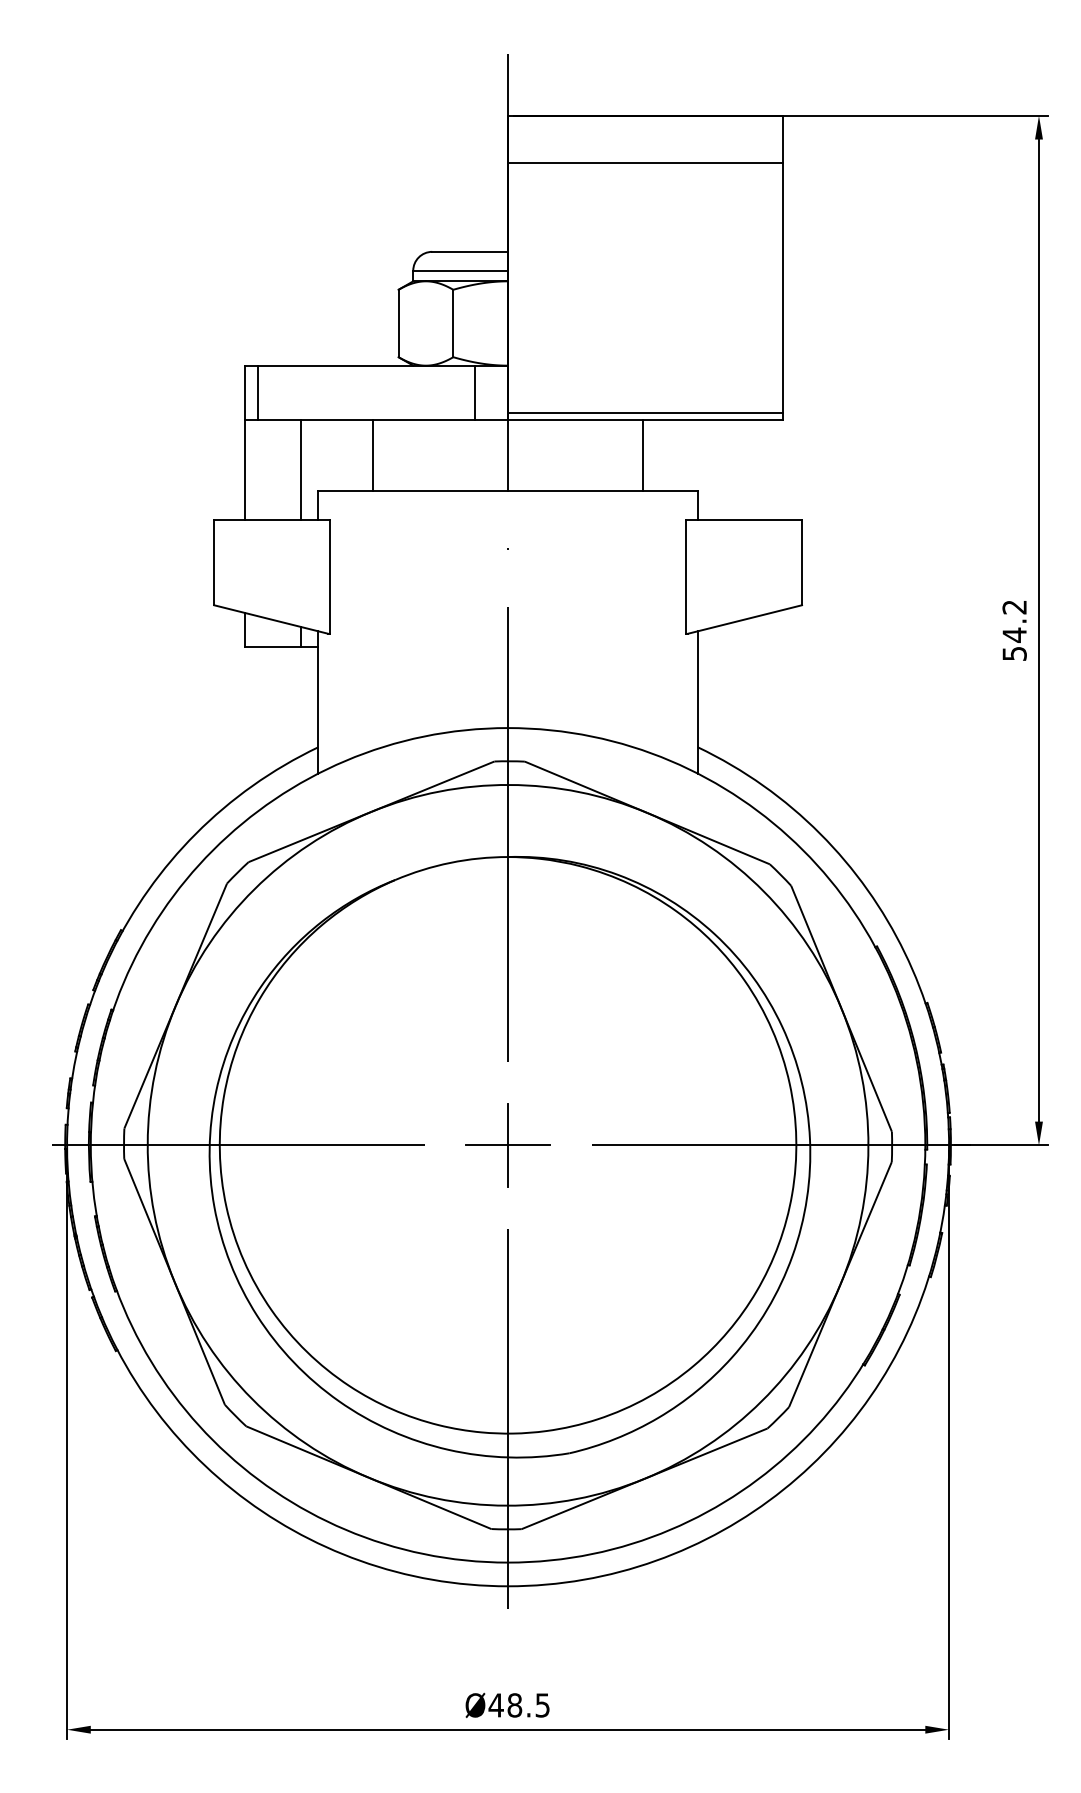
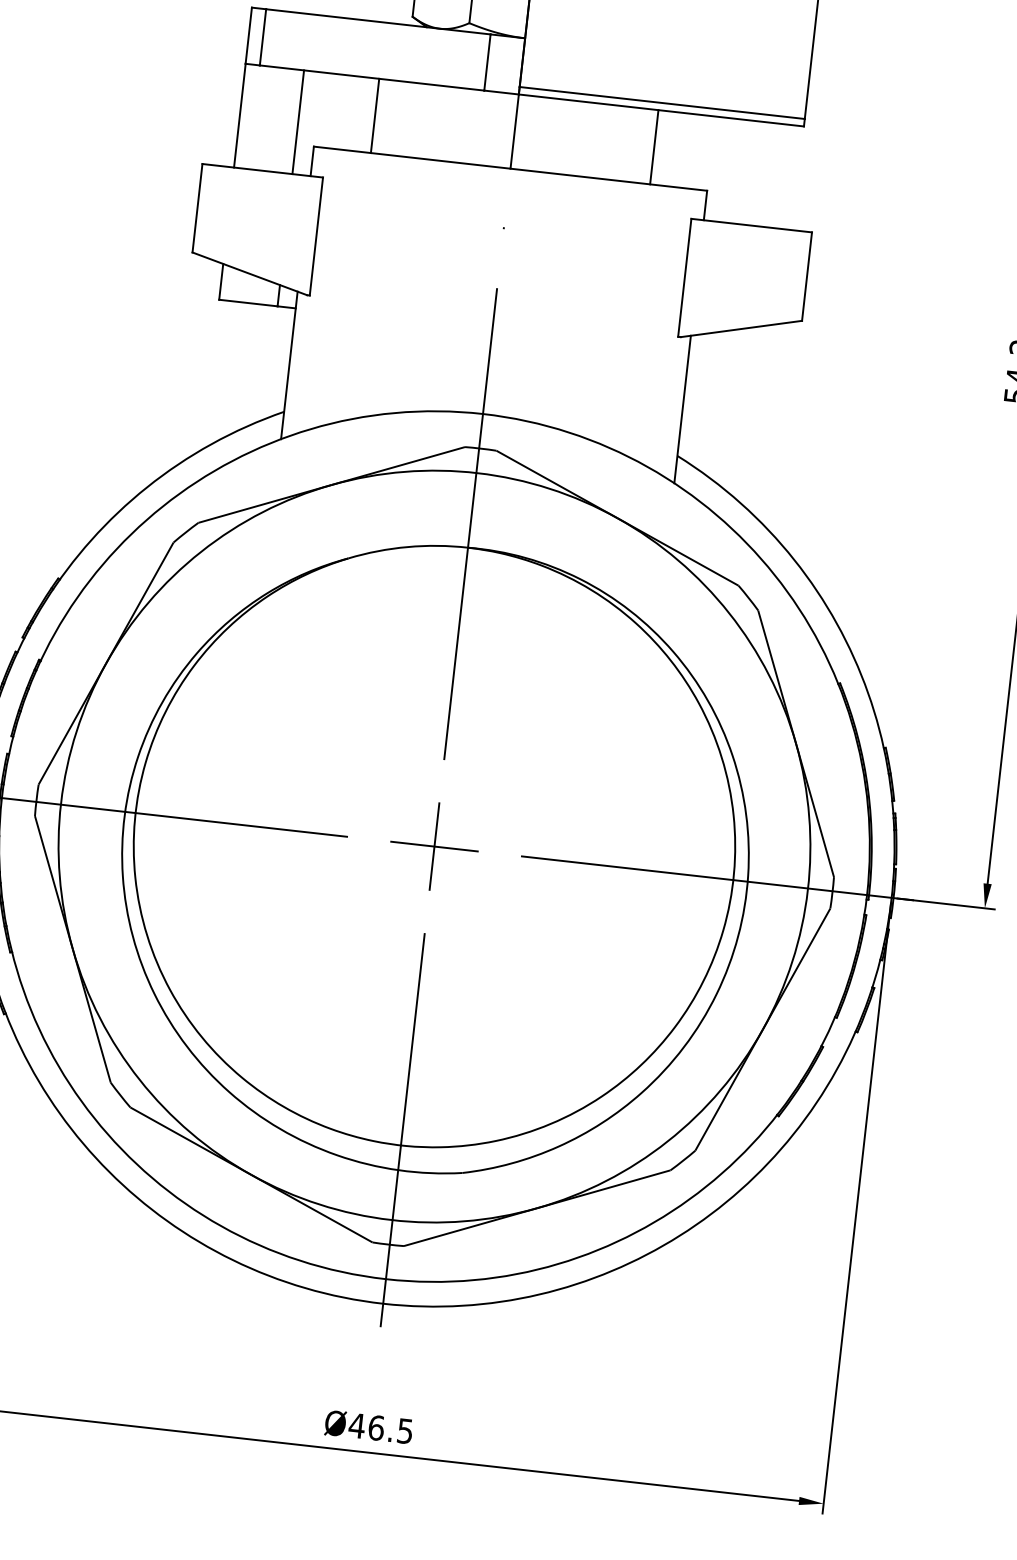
text: (514, 1705) -> (376, 1428), Ø48.5 -> Ø46.5

